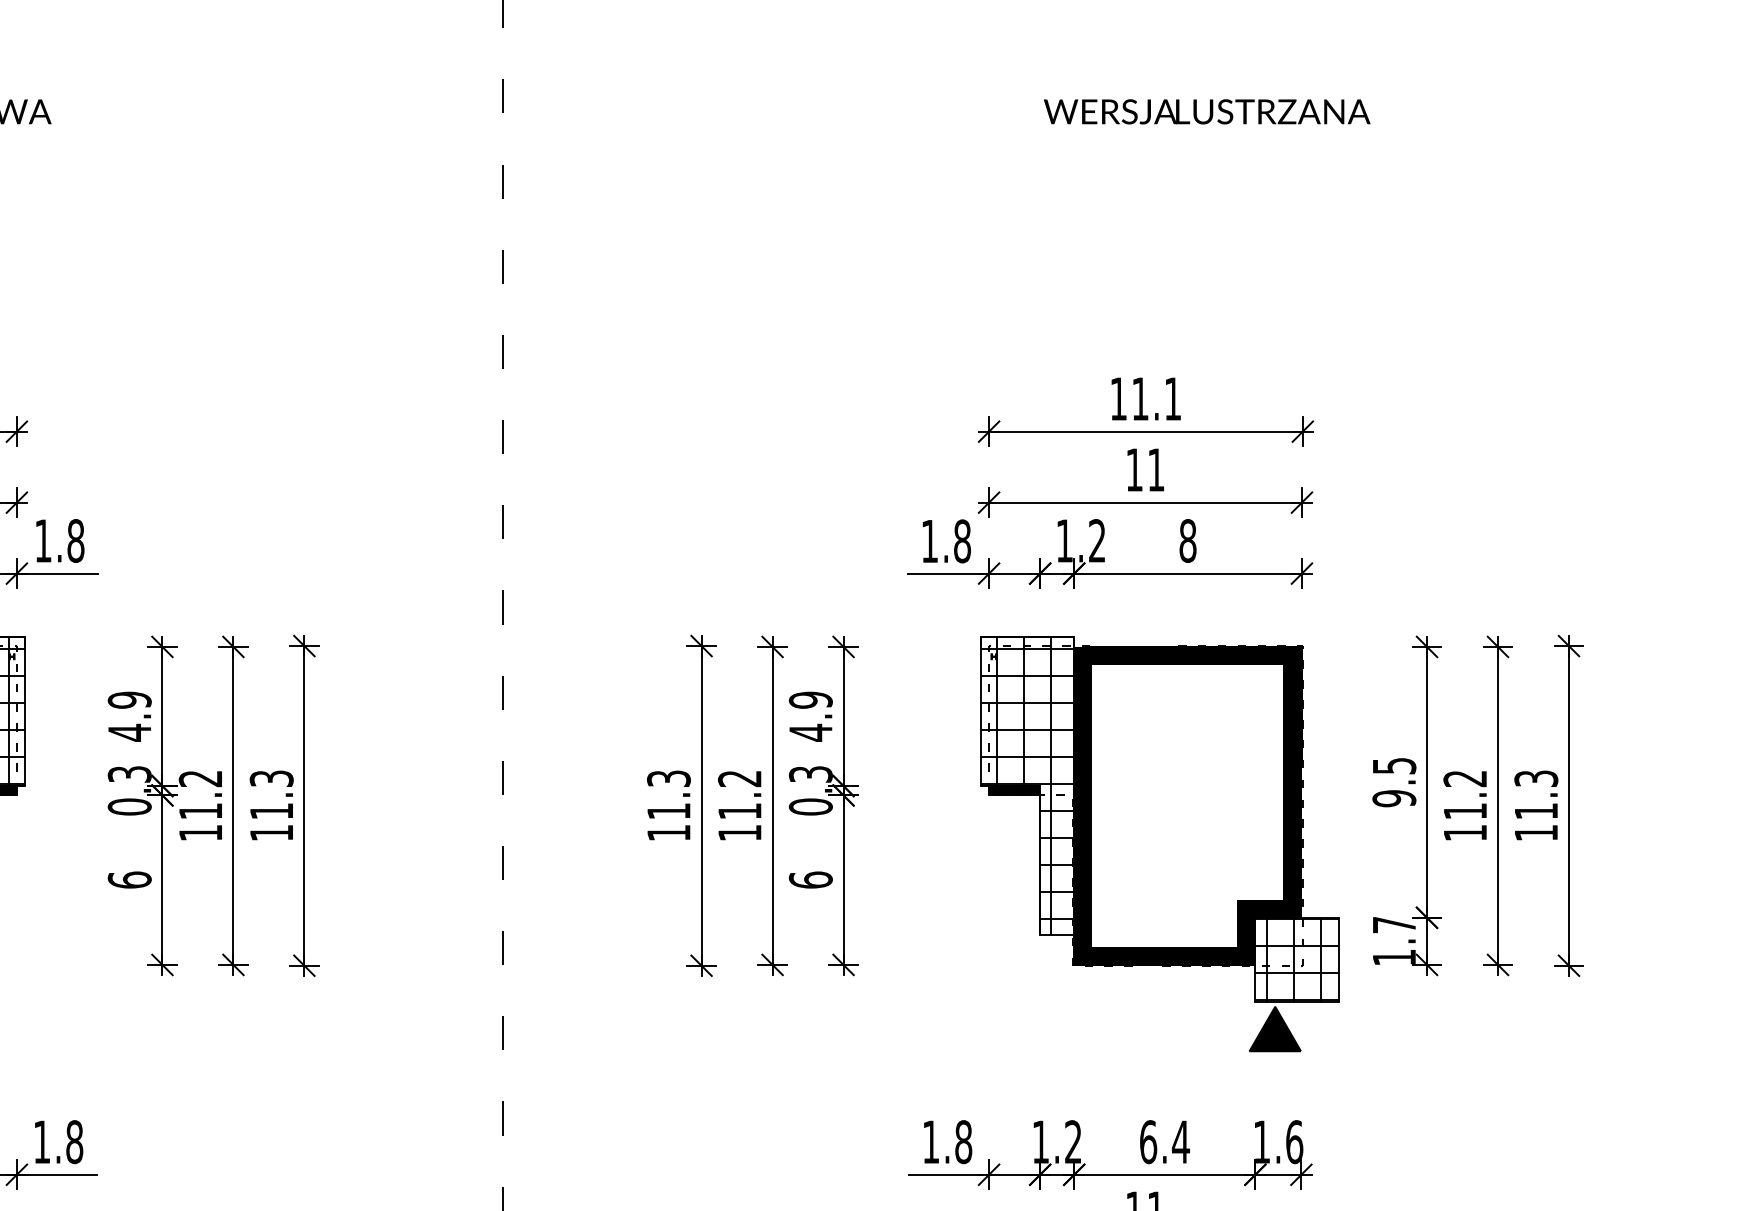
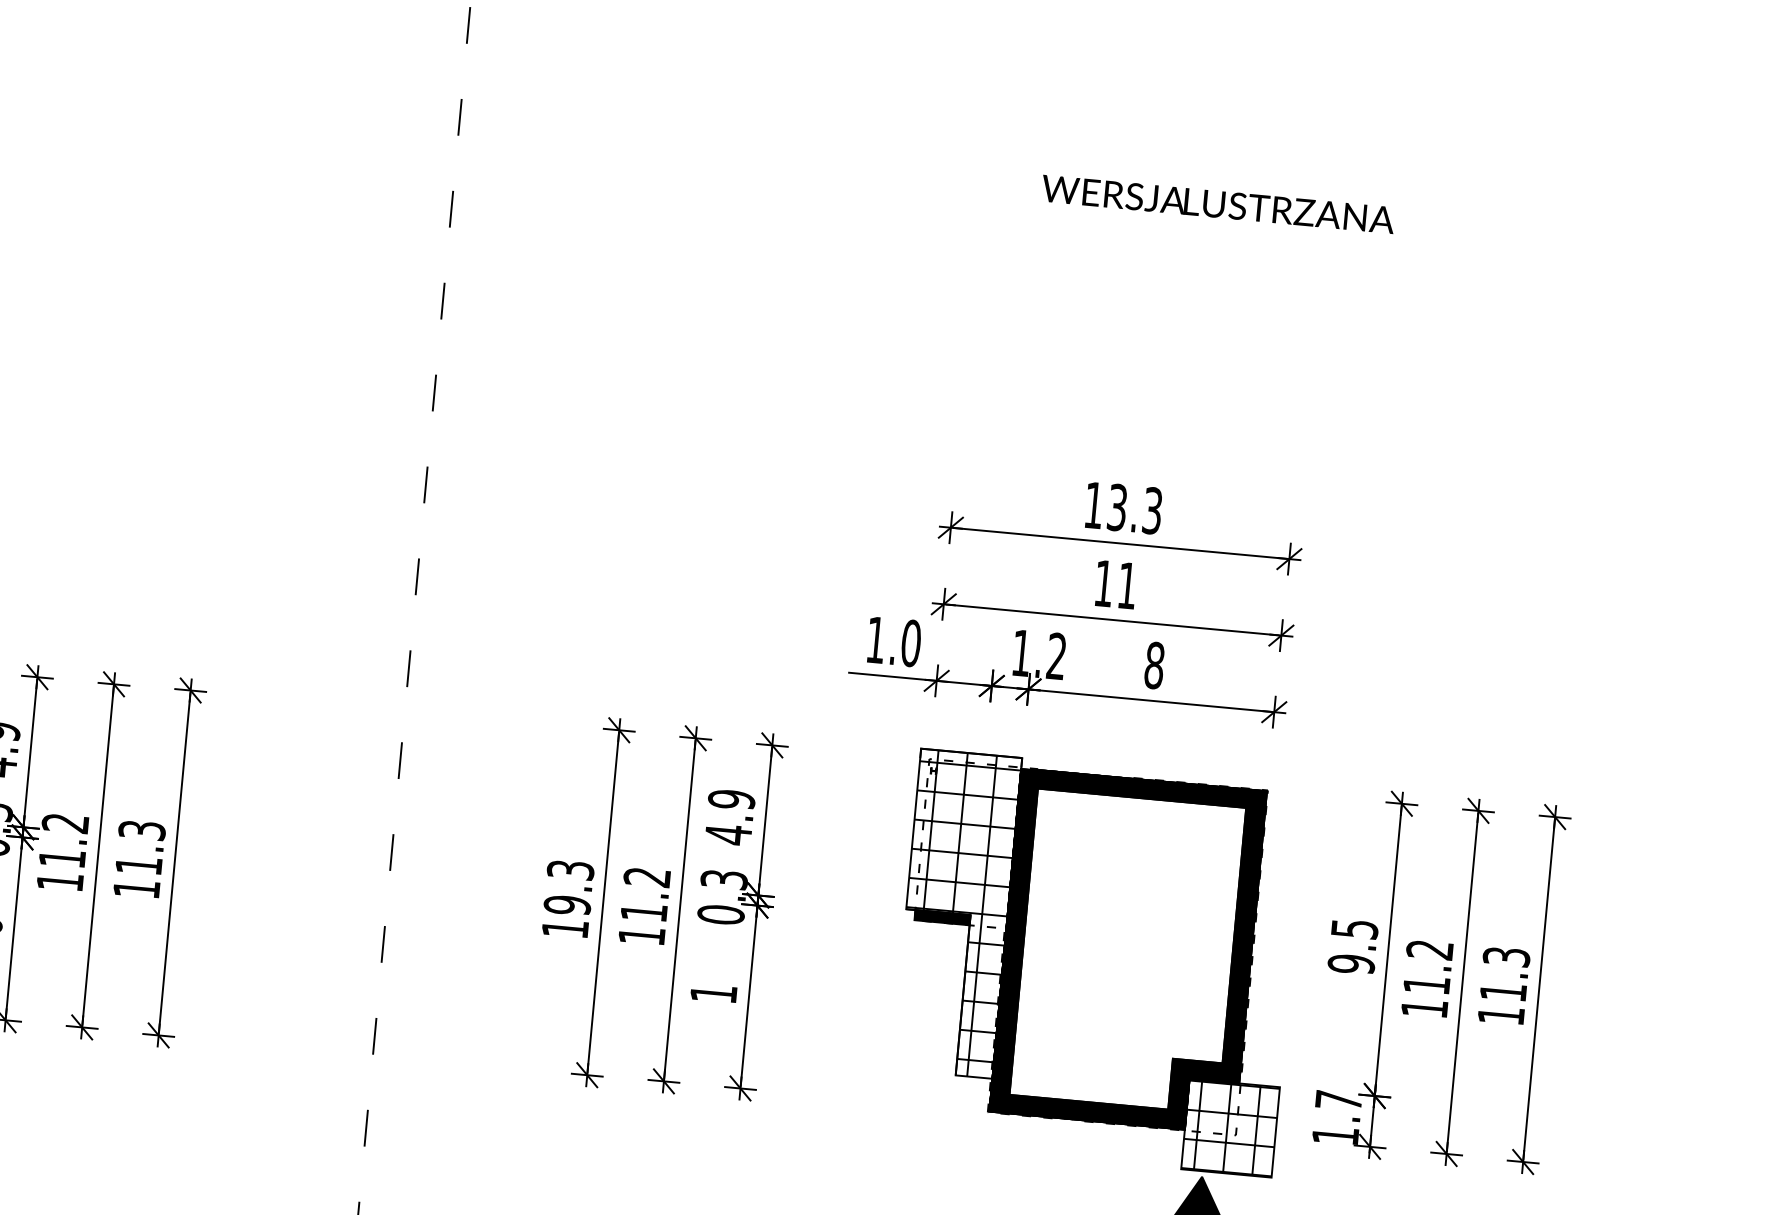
text: (1156, 399) -> (1134, 509), 11.1 -> 13.3
text: (962, 541) -> (911, 643), 1.8 -> 1.0
text: (668, 810) -> (567, 904), 11.3 -> 19.3
text: (810, 879) -> (713, 993), 6 -> 1

